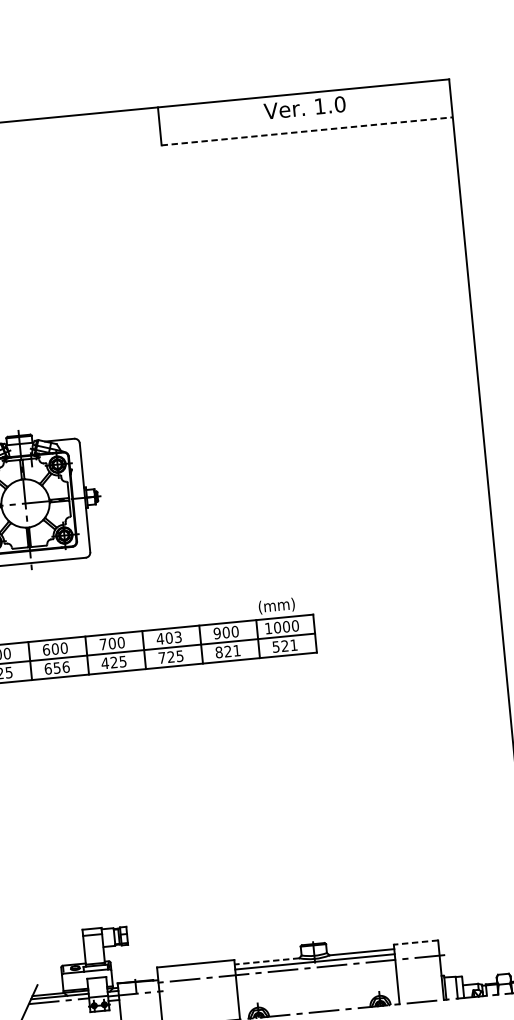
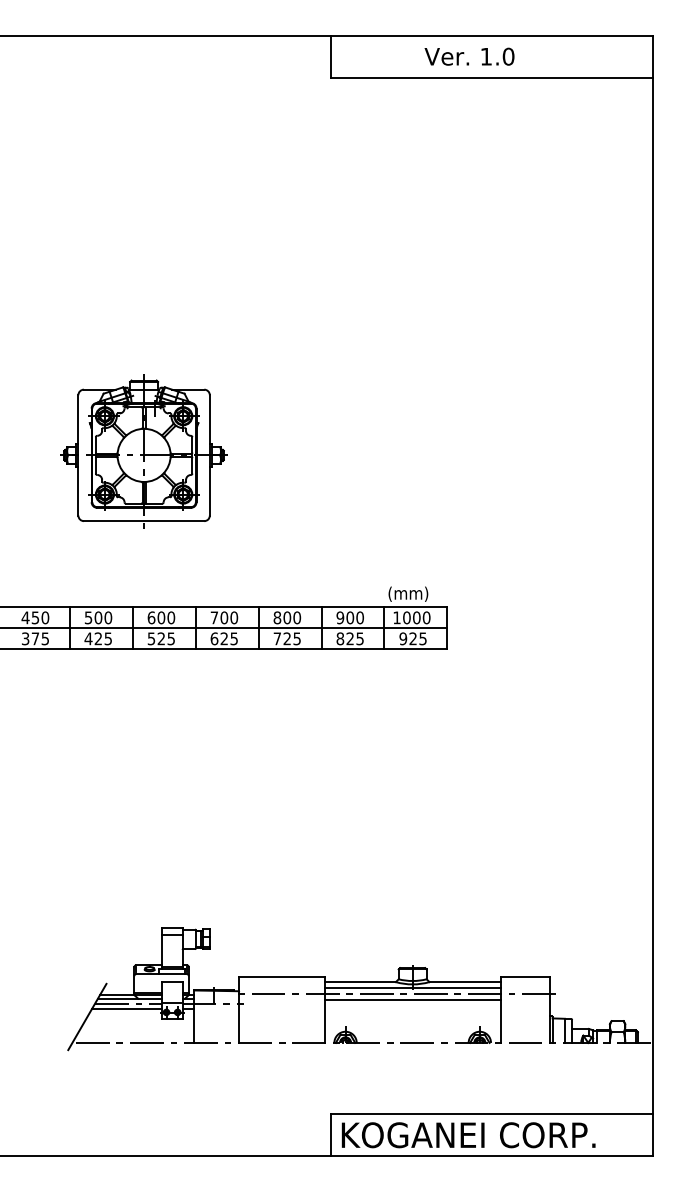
text: (304, 107) -> (469, 56), moved
line: (307, 131) -> (491, 77), dashed -> solid
text: (169, 637) -> (287, 617), 403 -> 800
text: (284, 645) -> (412, 638), 521 -> 925
text: (236, 650) -> (359, 638), 821 -> 825
text: (105, 663) -> (214, 638), 425 -> 625
text: (57, 667) -> (161, 638), 656 -> 525
line: (415, 942) -> (524, 977), dashed -> solid
line: (267, 961) -> (360, 982), dashed -> solid
line: (315, 973) -> (412, 1000), added
line: (57, 1005) -> (126, 1008), added

